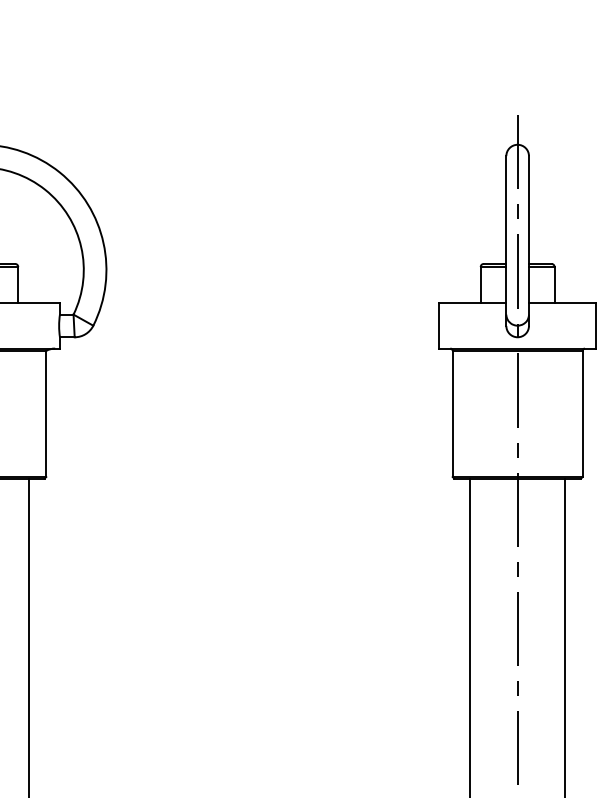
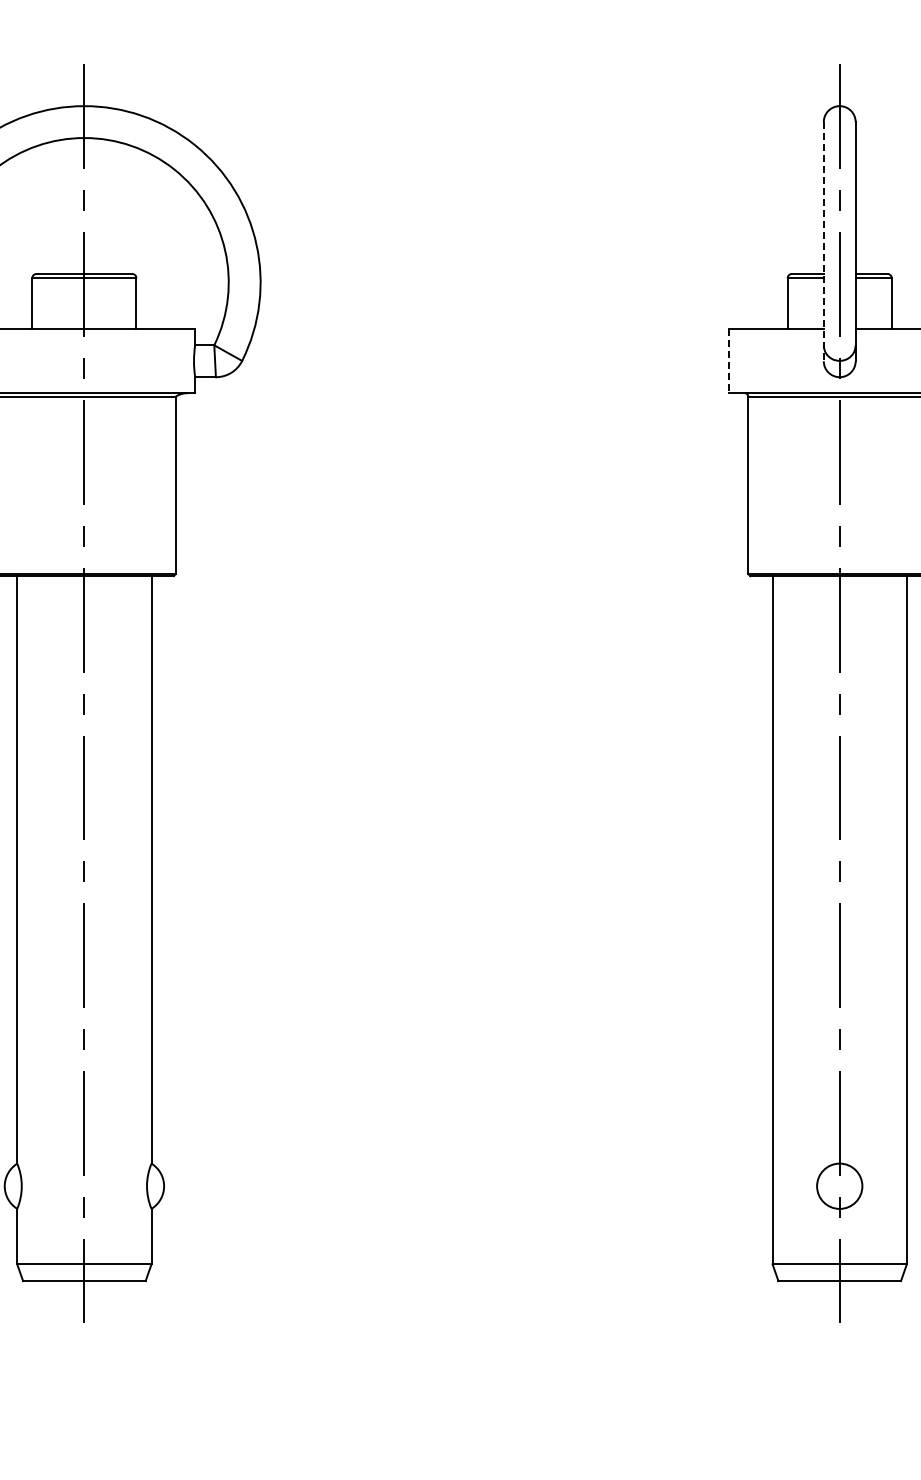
line: (506, 240) -> (823, 241), solid -> dashed
line: (438, 326) -> (728, 361), solid -> dashed

